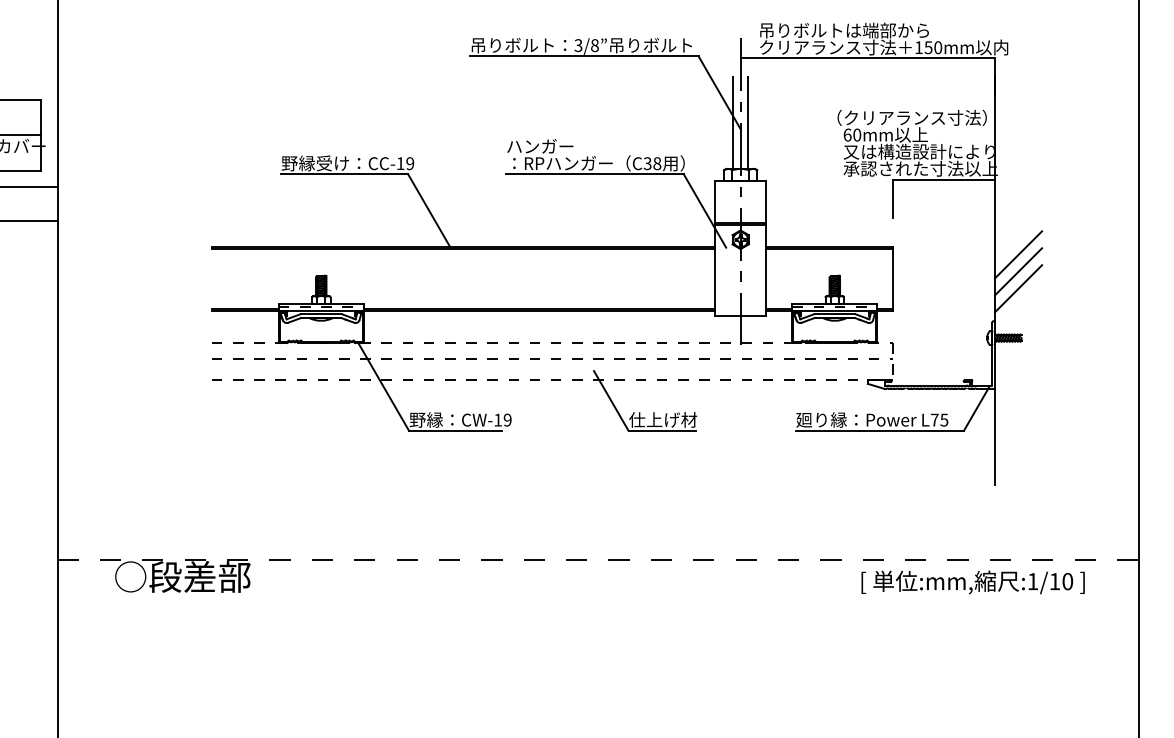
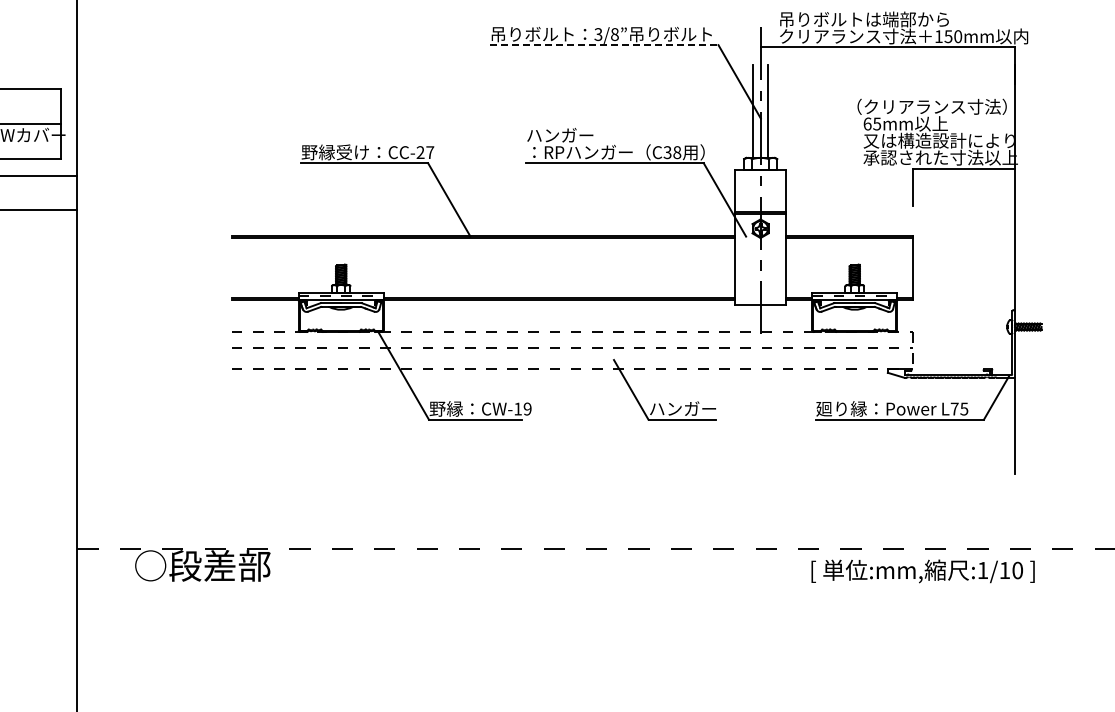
line: (584, 56) -> (604, 45), solid -> dashed
text: (857, 134) -> (877, 123), 60mm -> 65mm
text: (405, 163) -> (425, 152), CC-19 -> CC-27
line: (1018, 254) -> (1038, 243), removed
line: (1018, 271) -> (1038, 260), removed
line: (1018, 288) -> (1038, 277), removed
text: (663, 419) -> (683, 408), 仕上げ材 -> ハンガー
text: (972, 582) -> (922, 571), moved

